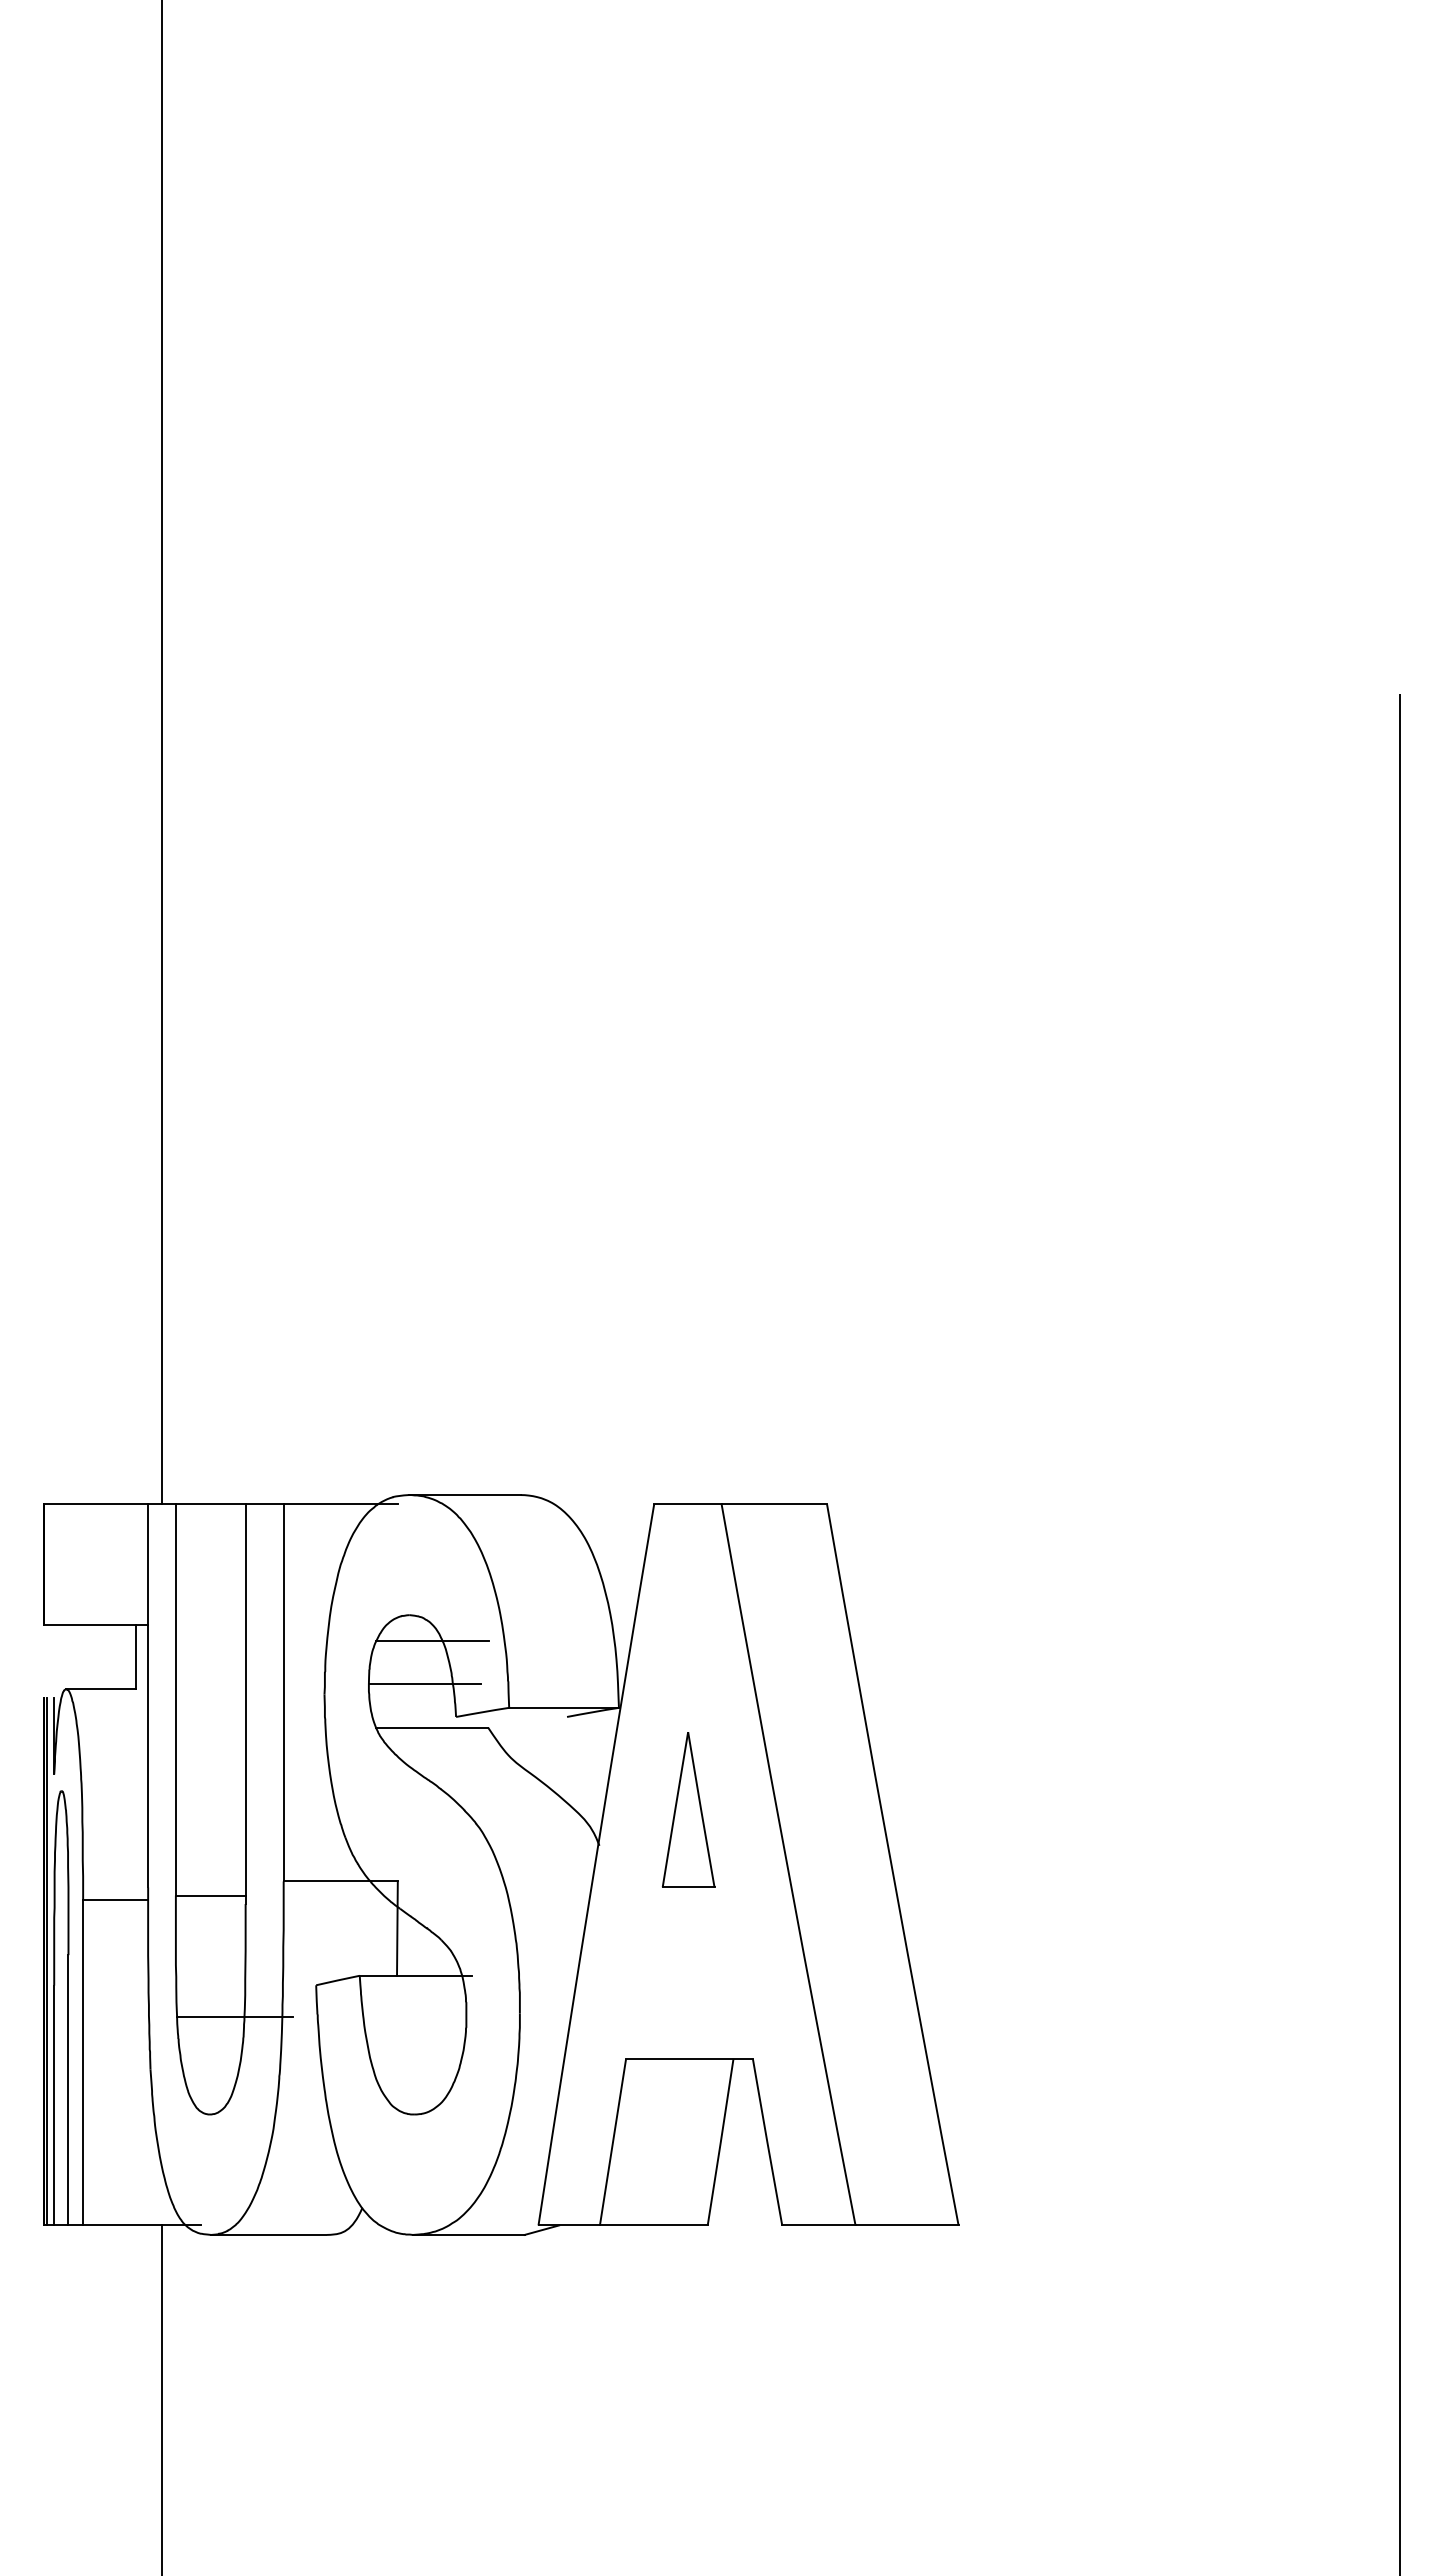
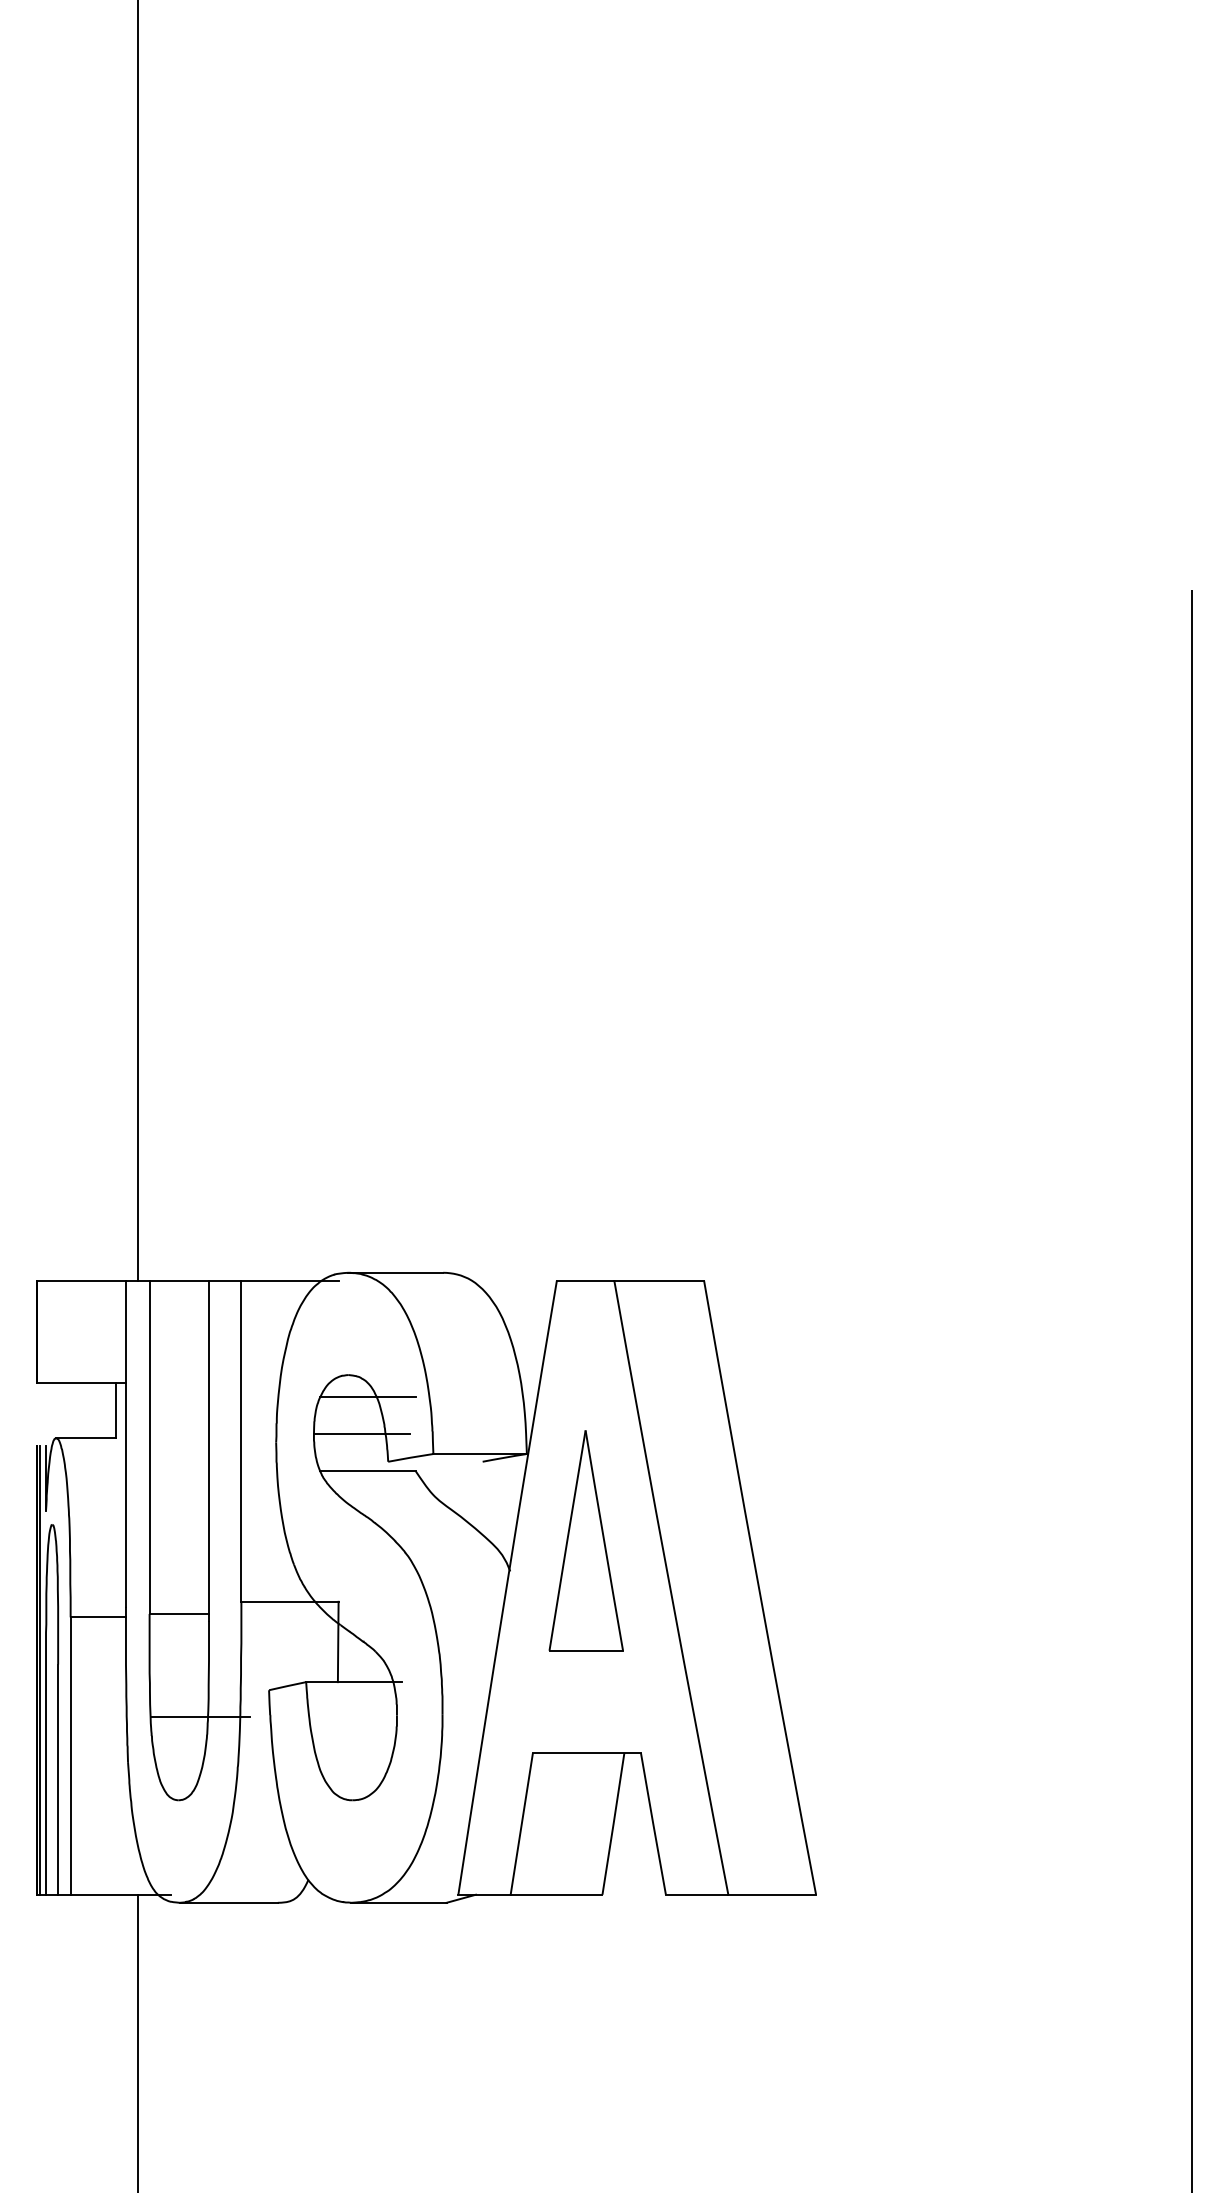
part: (688, 1809) -> (586, 1540), size x1.67

